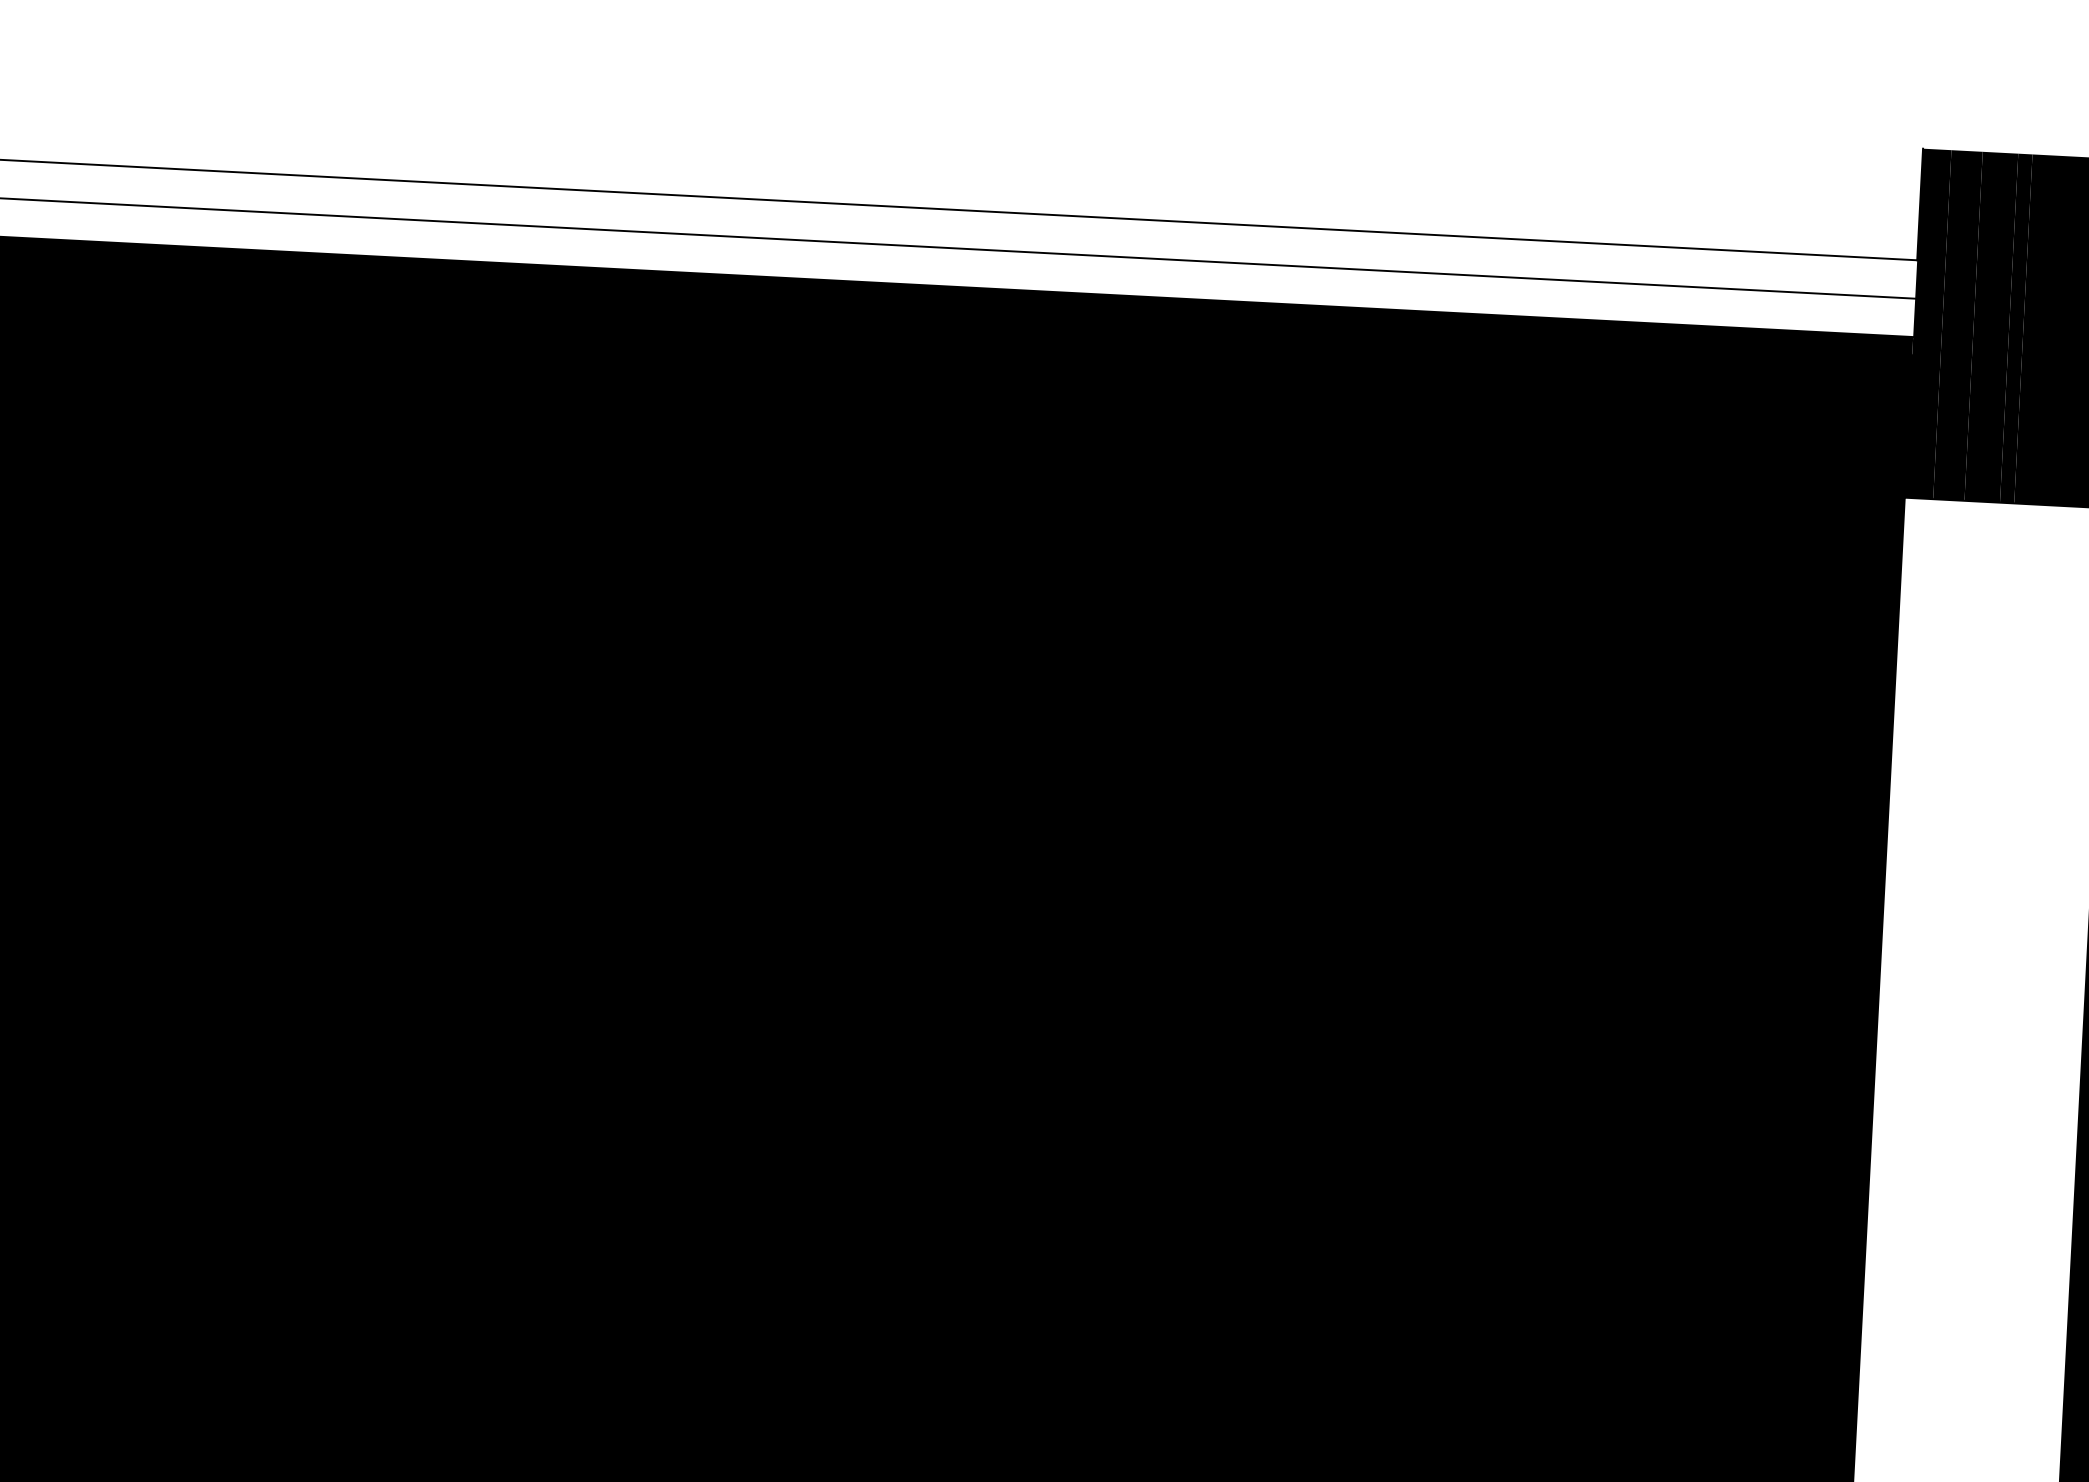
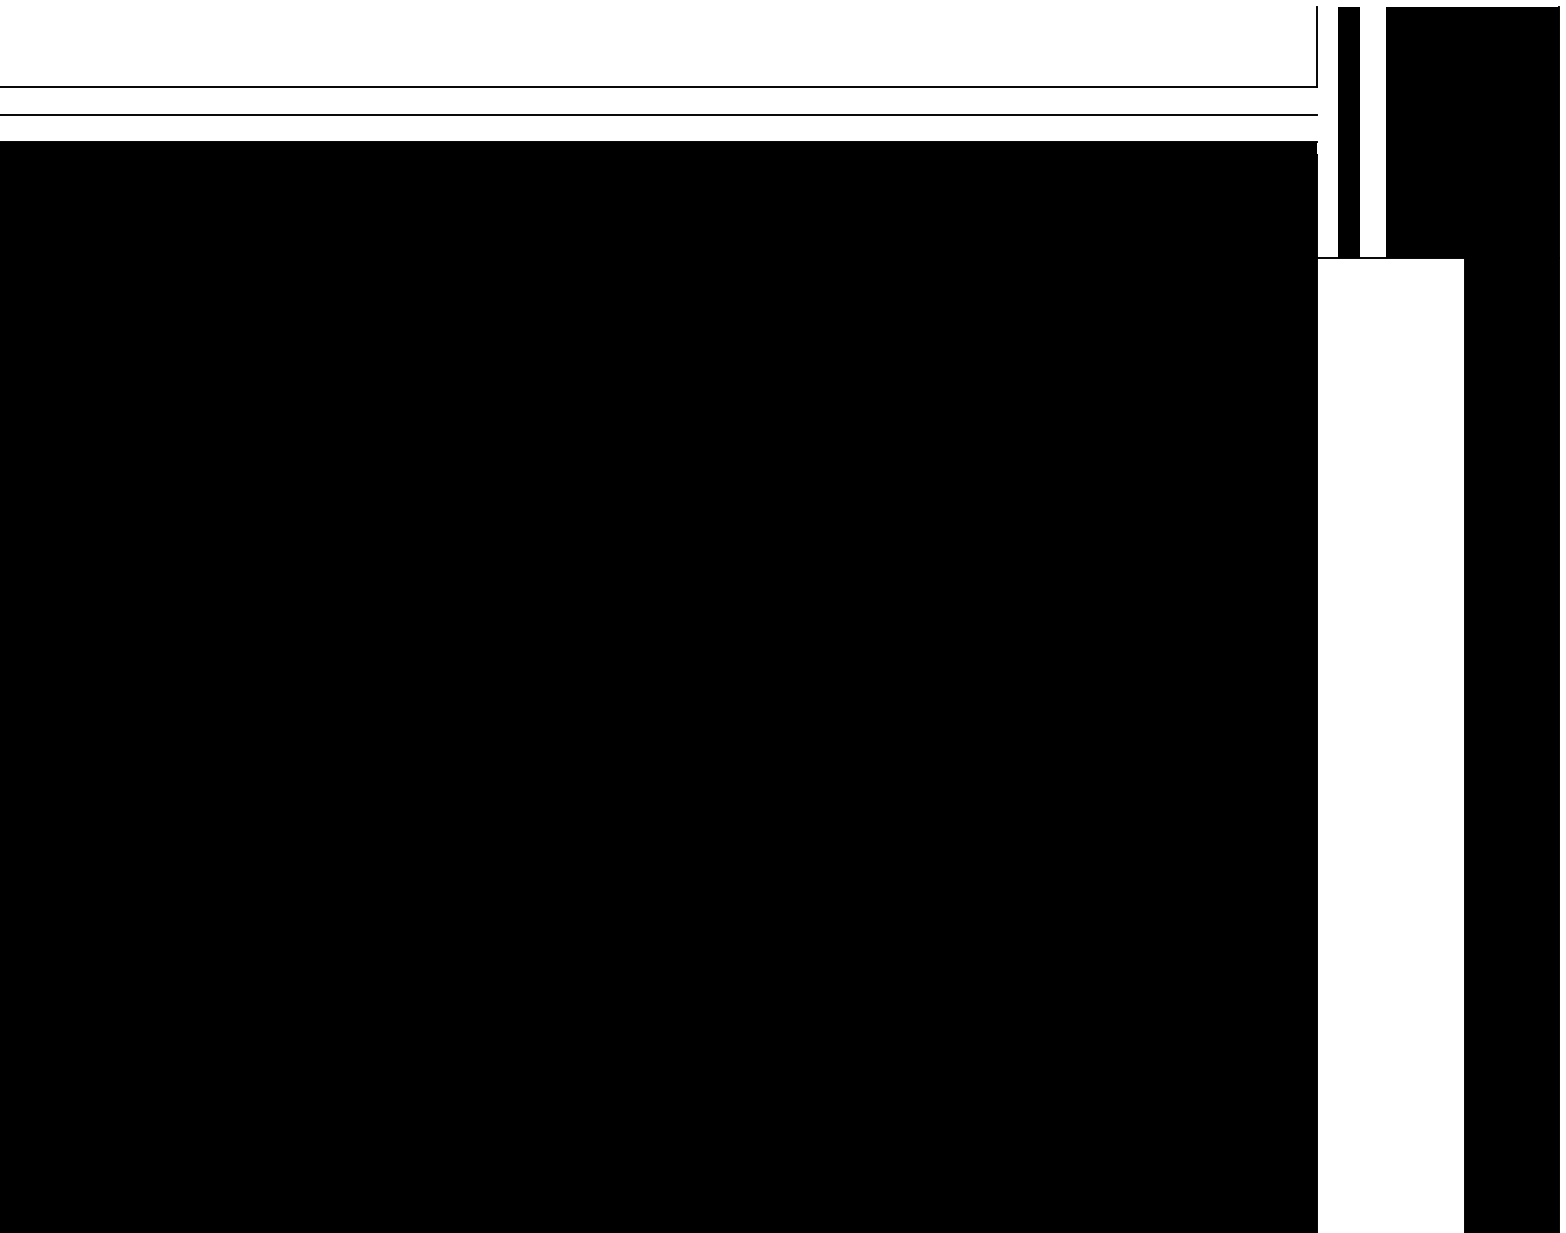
fill: (1928, 322) -> (1327, 131), removed
fill: (1990, 326) -> (1372, 131), removed

